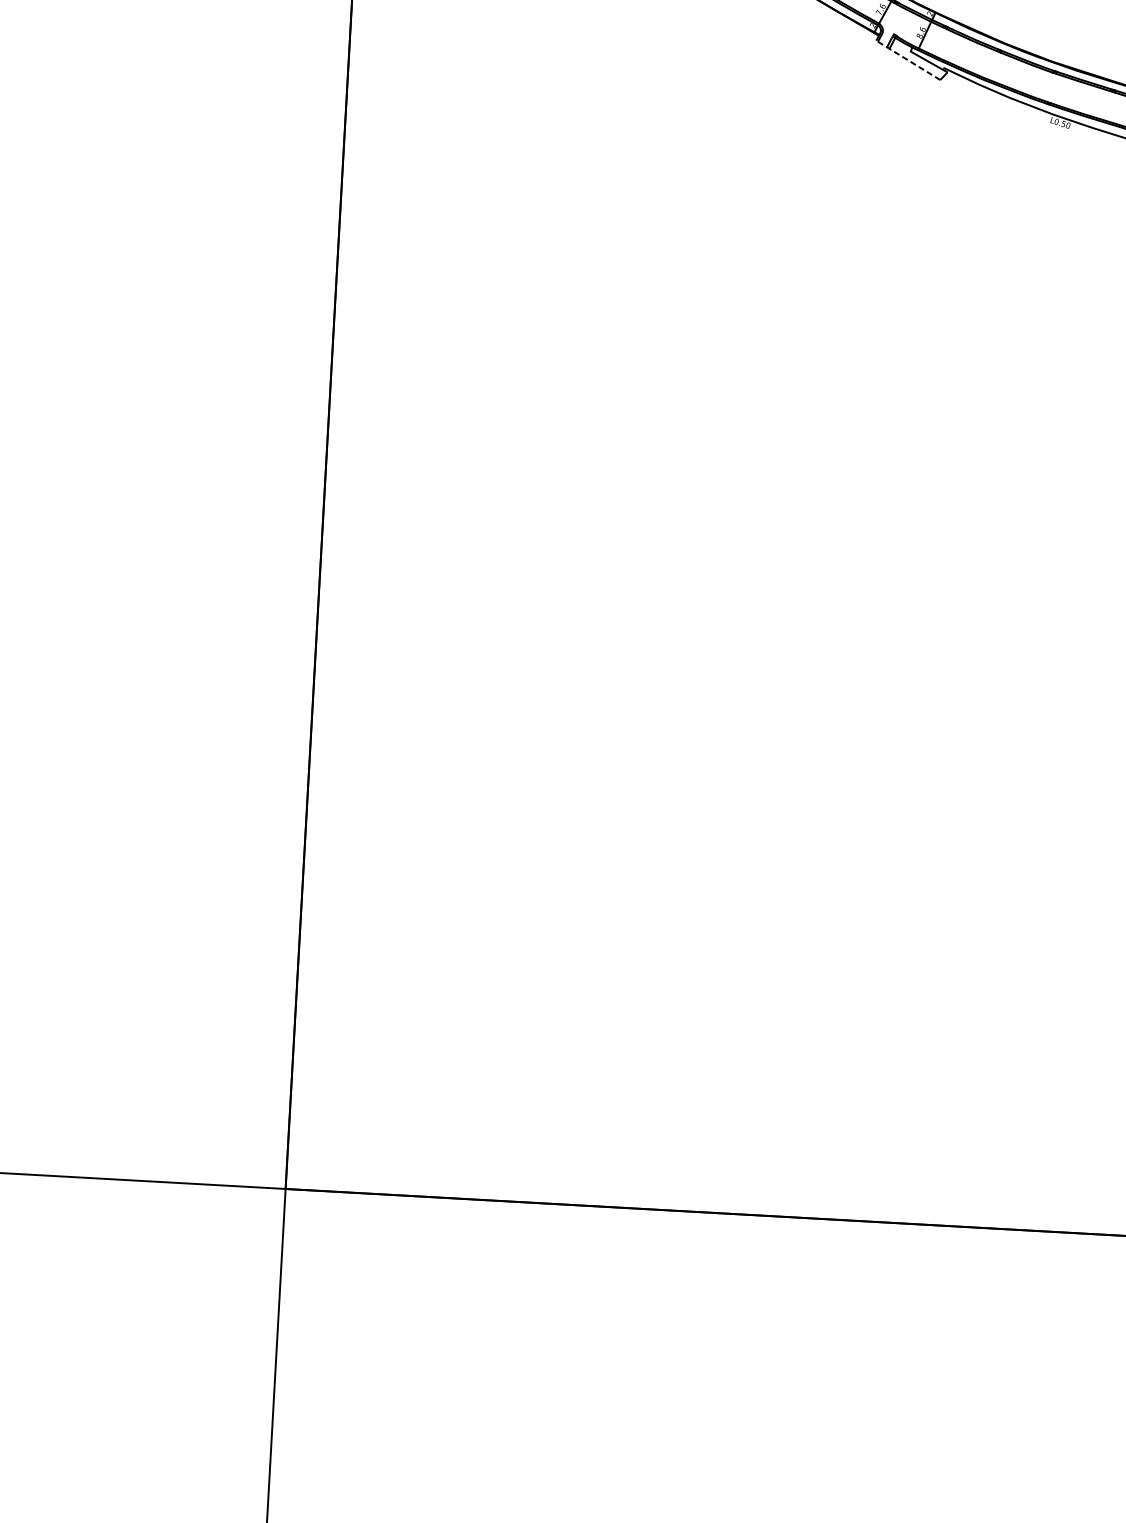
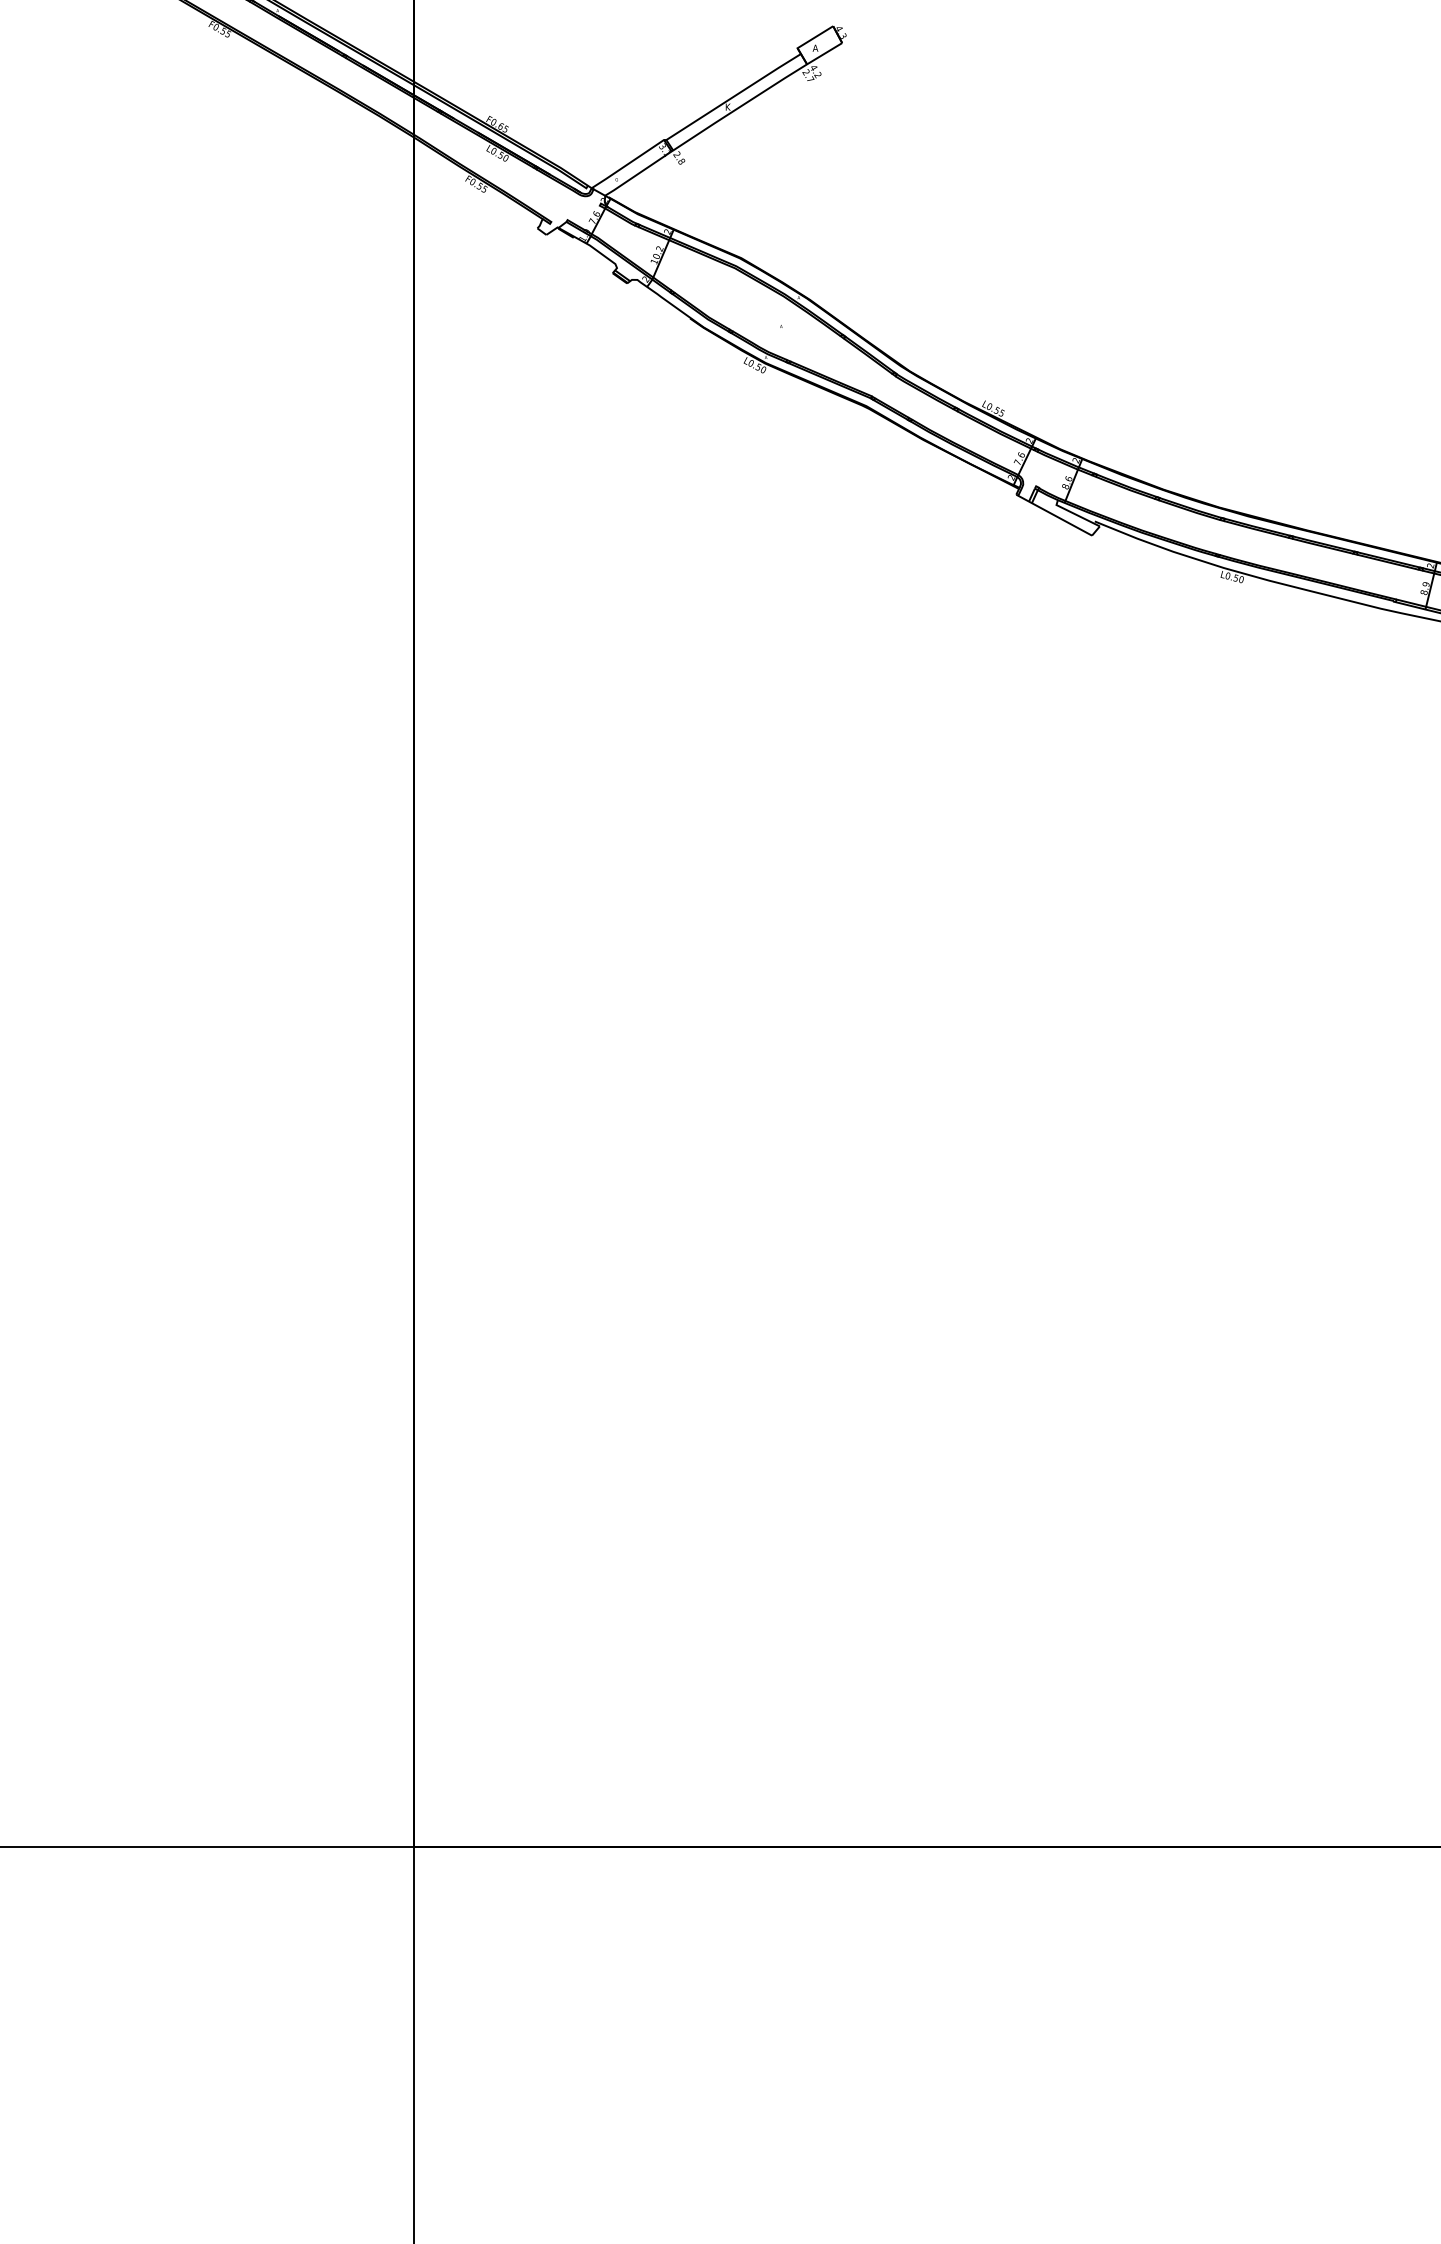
line: (907, 59) -> (1053, 514), dashed -> solid

